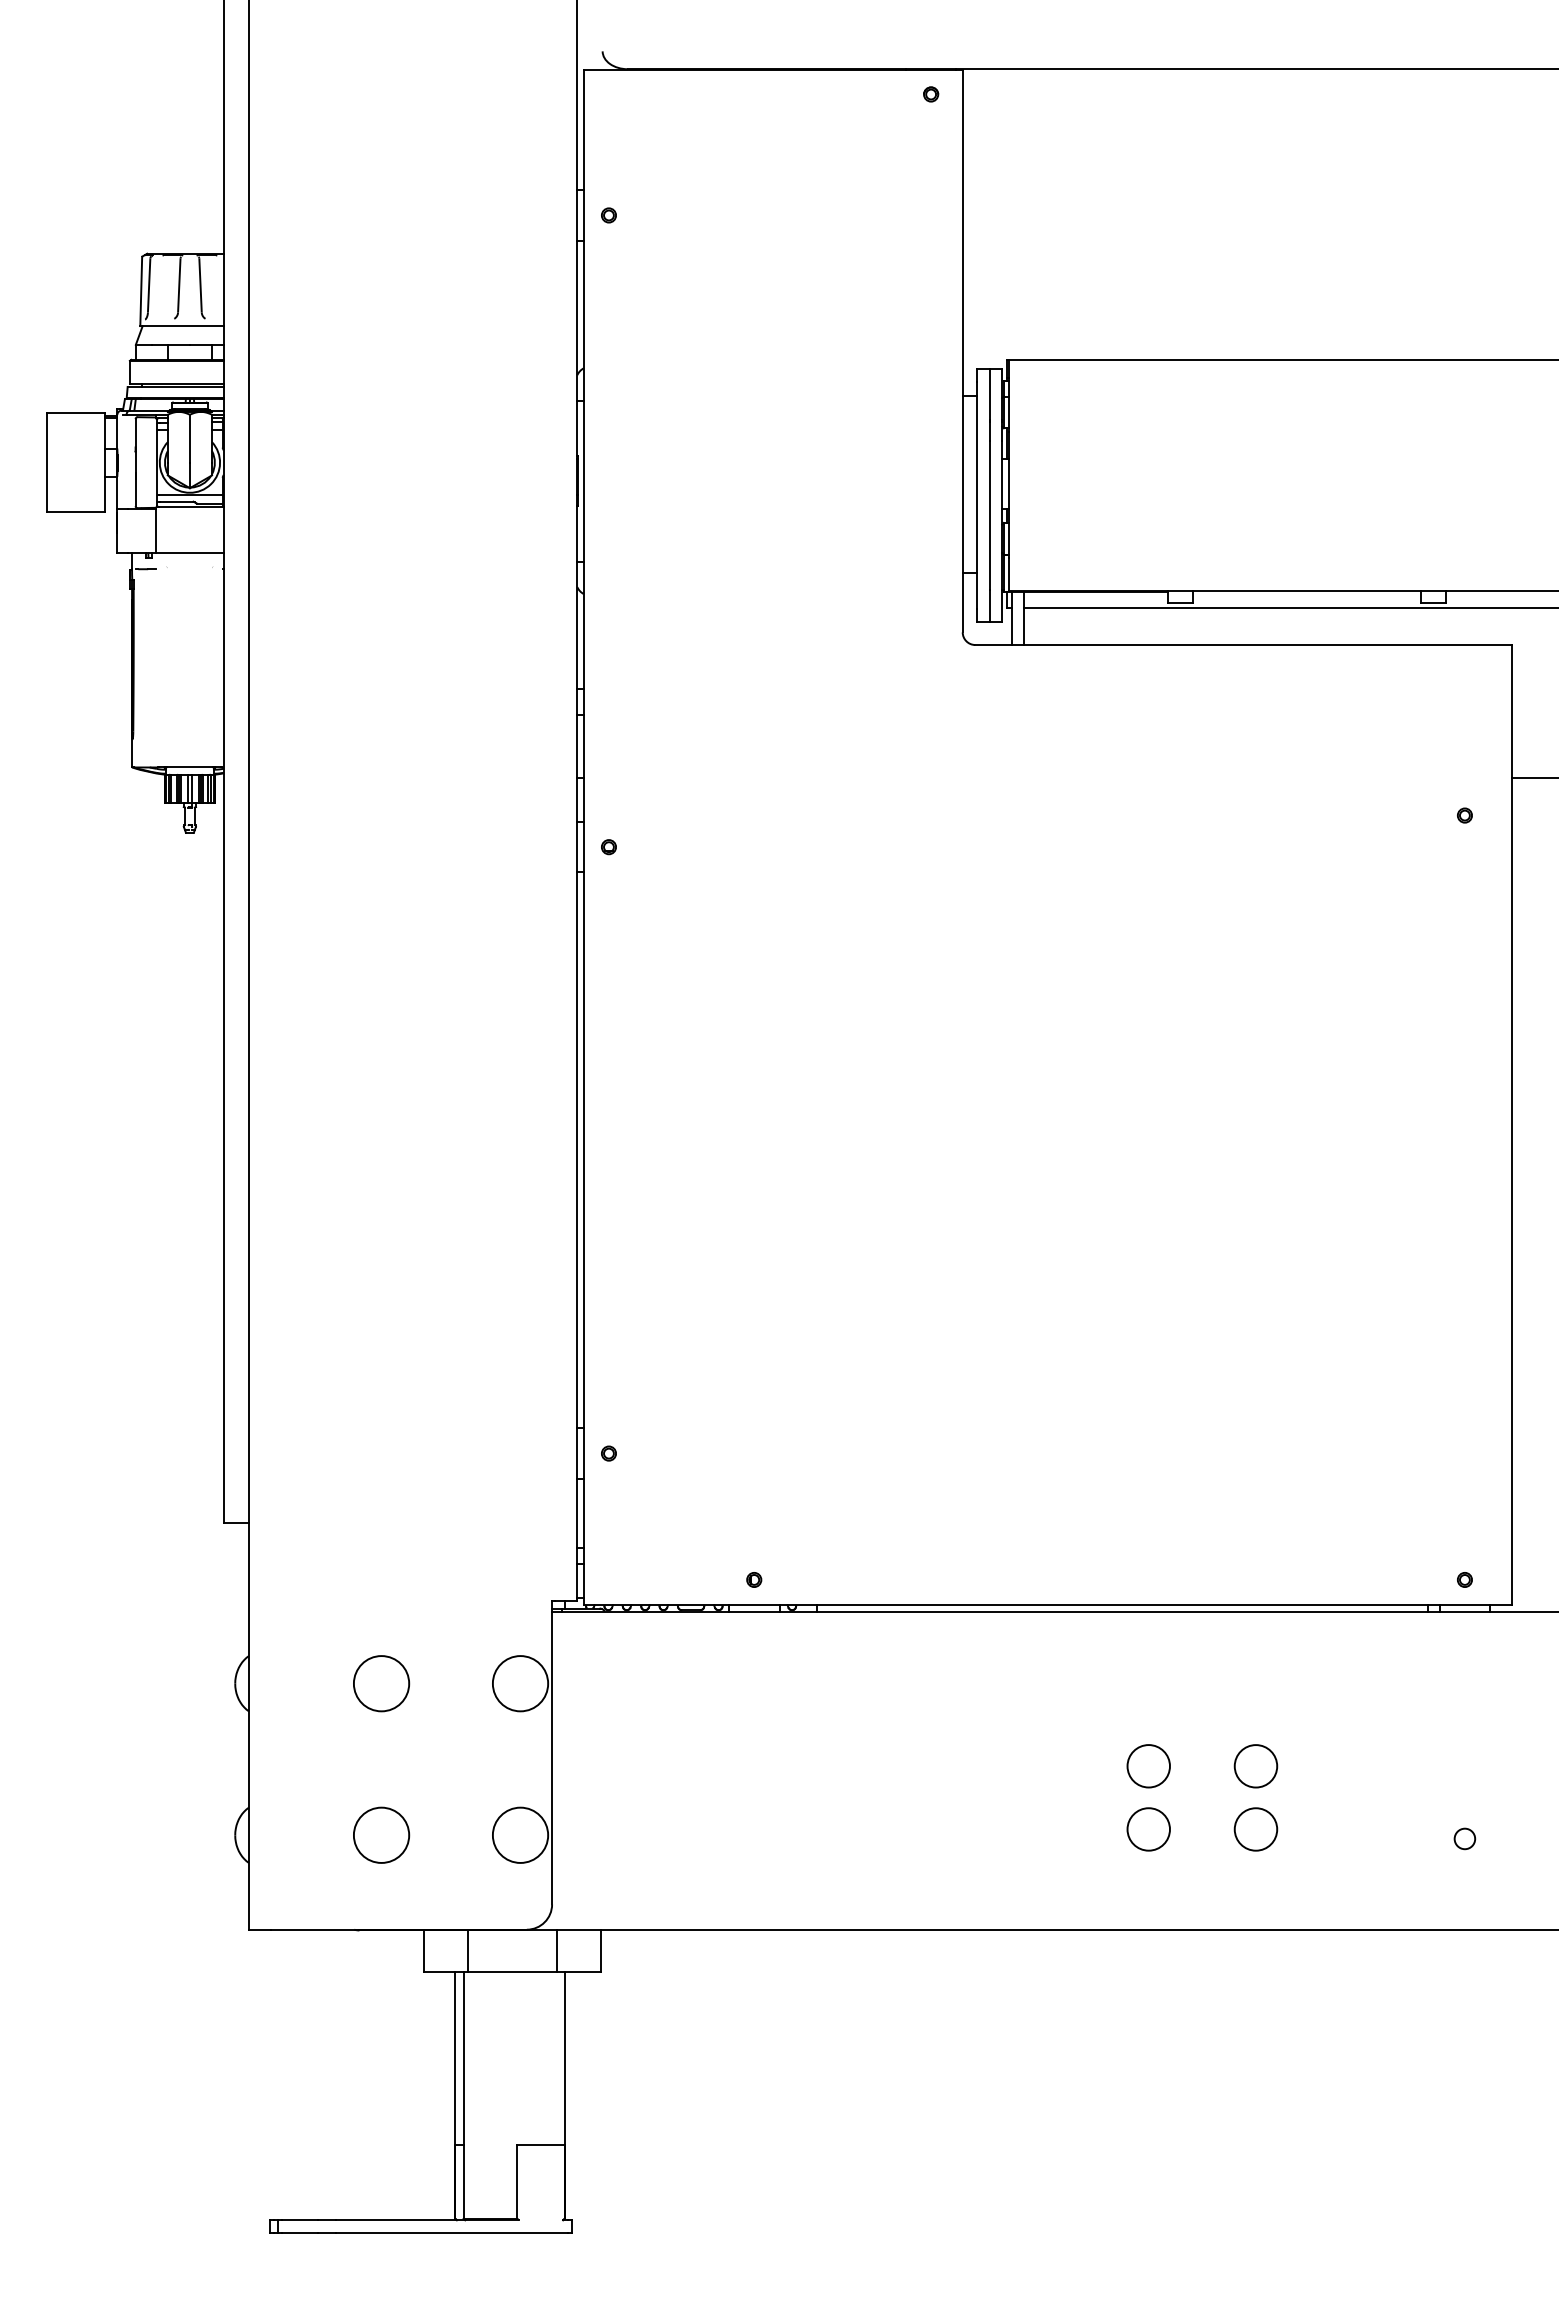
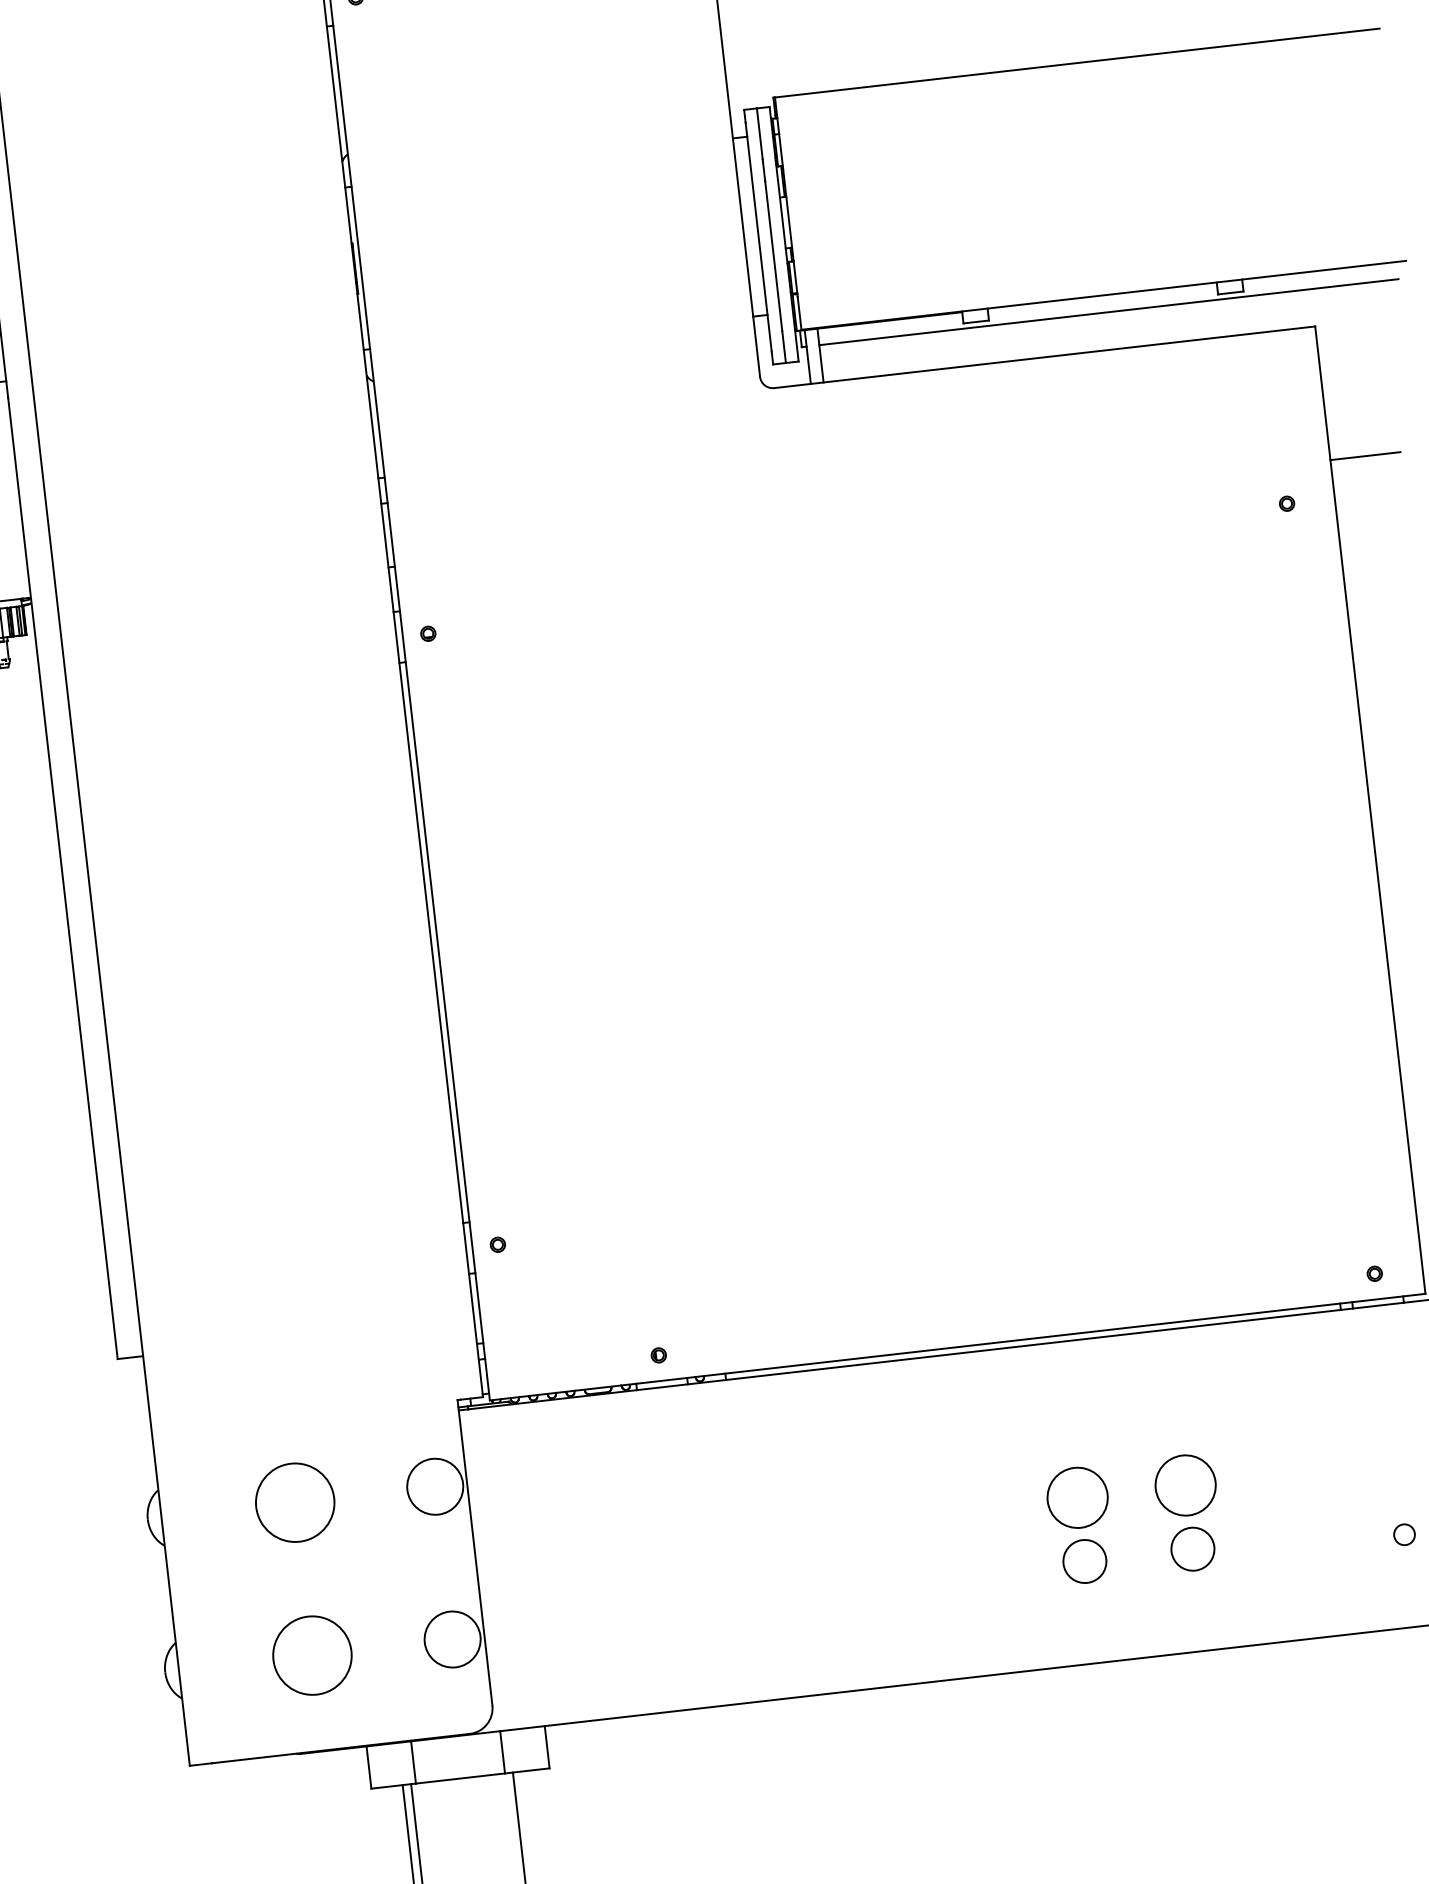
circle: (381, 1683) -> (295, 1502), size x1.4
circle: (1148, 1766) -> (1077, 1498), size x1.4
circle: (1255, 1766) -> (1185, 1485), size x1.4
circle: (381, 1834) -> (312, 1654), size x1.4

